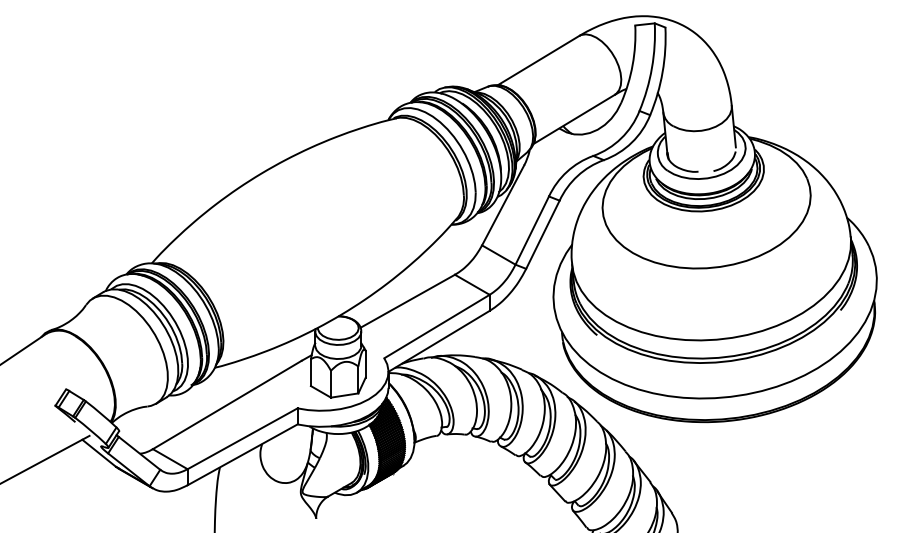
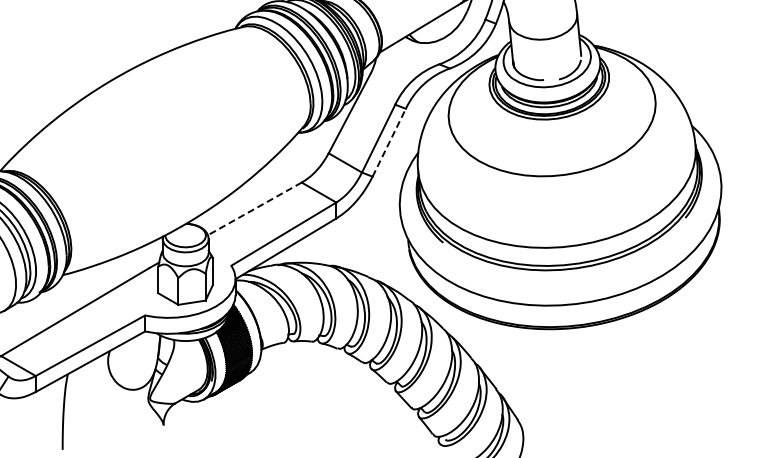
line: (542, 234) -> (388, 142), solid -> dashed
line: (407, 301) -> (254, 209), solid -> dashed

